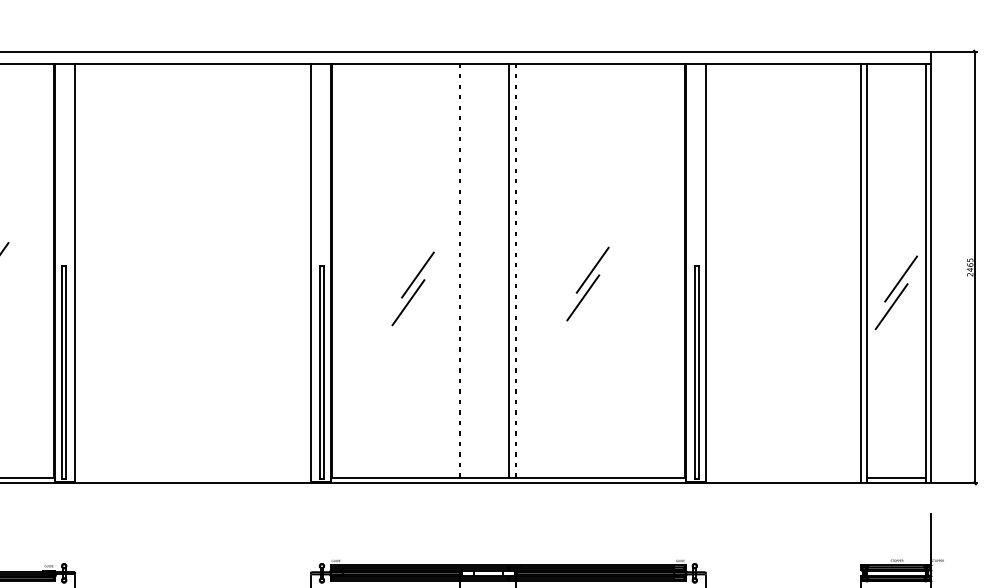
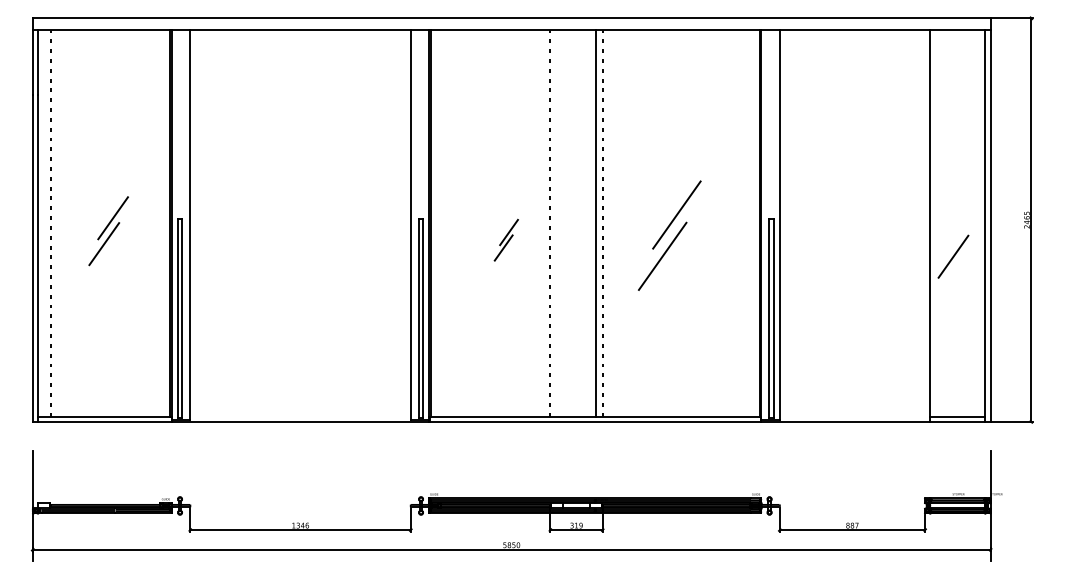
line: (861, 273) -> (925, 225), removed
line: (901, 278) -> (962, 230), removed
part: (587, 283) -> (669, 235), size x1.6
part: (413, 289) -> (506, 240), size x0.6

